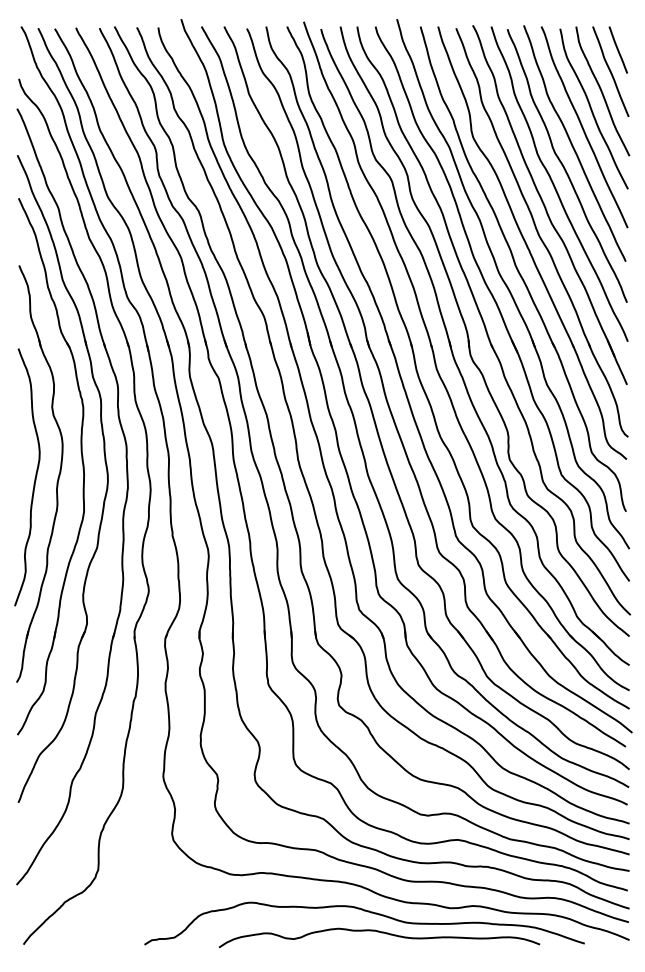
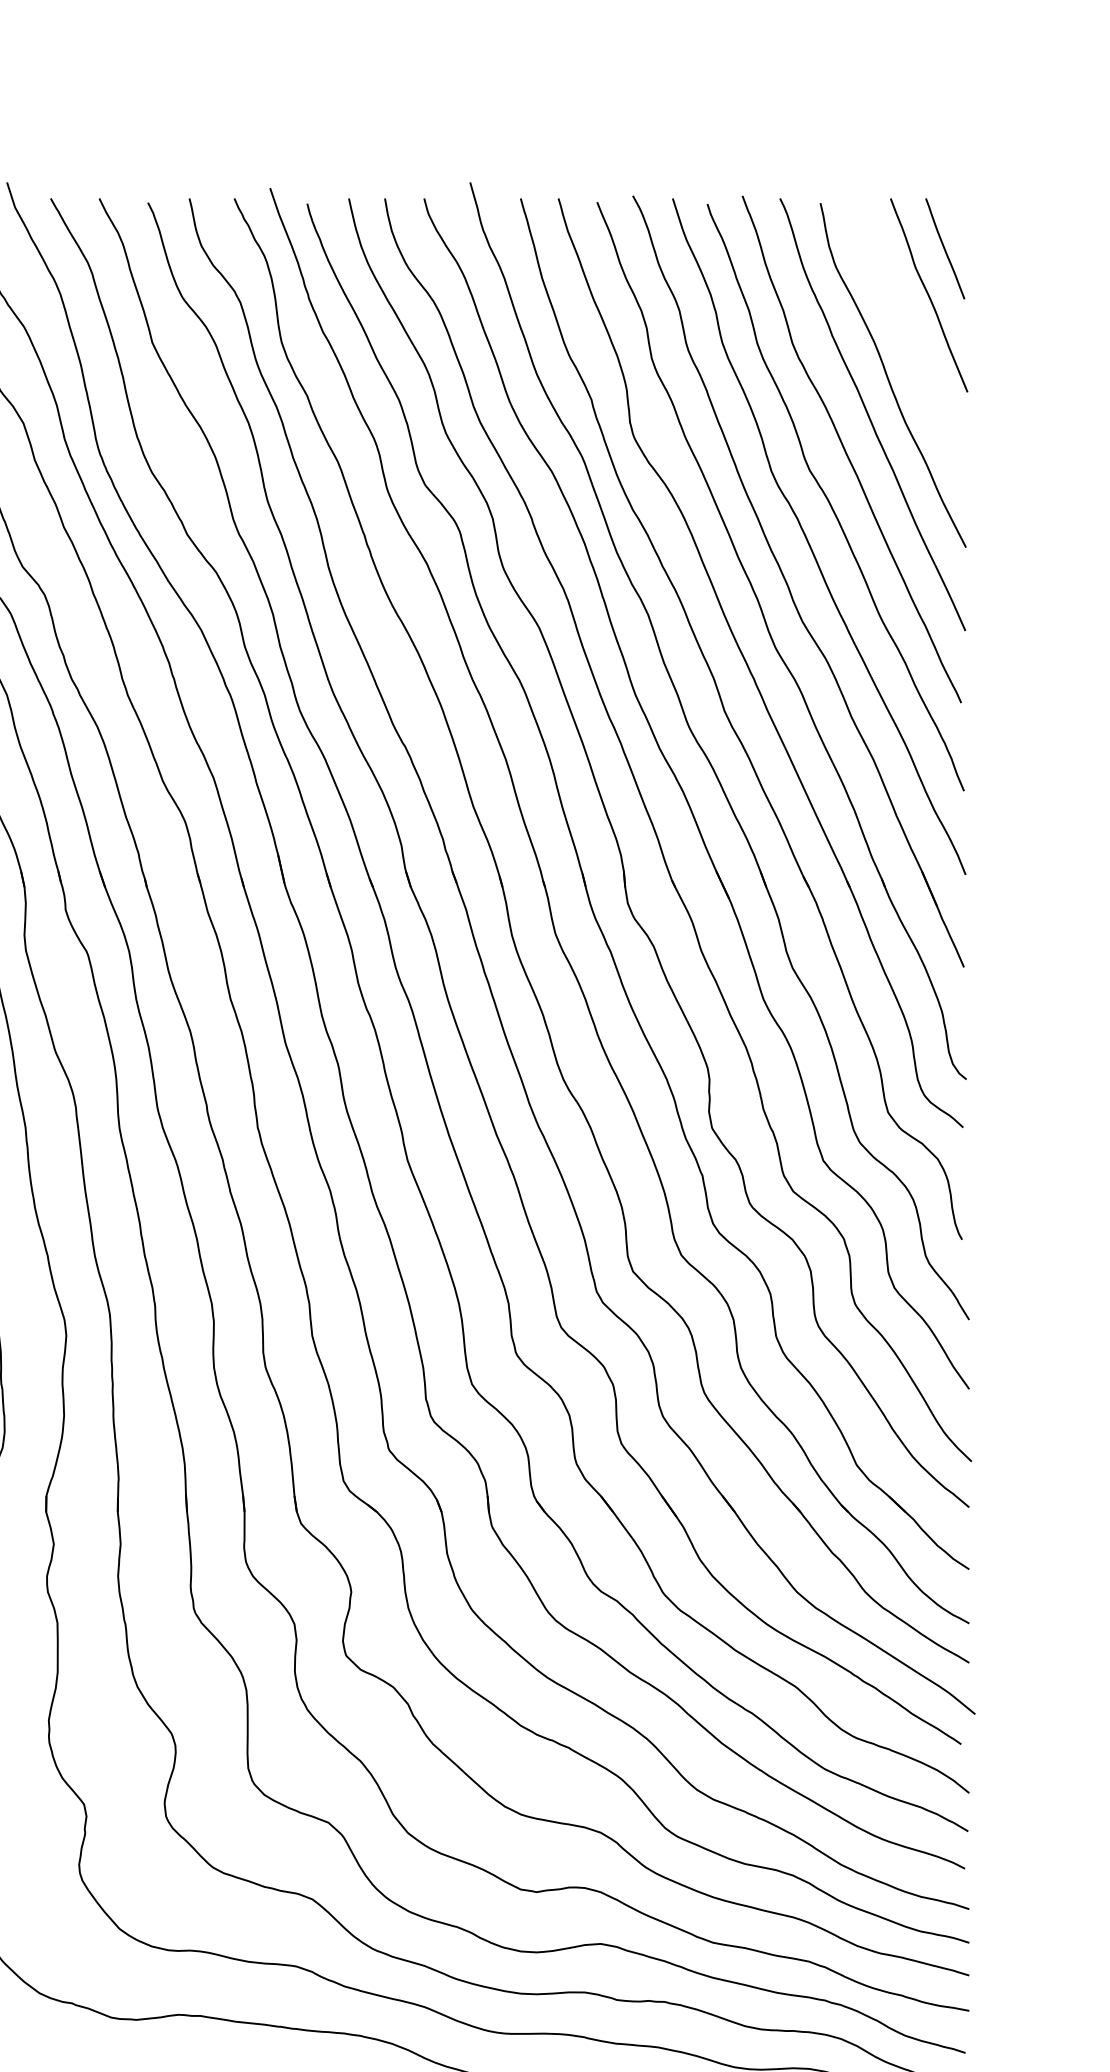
curve: (602, 91) -> (911, 337), removed

